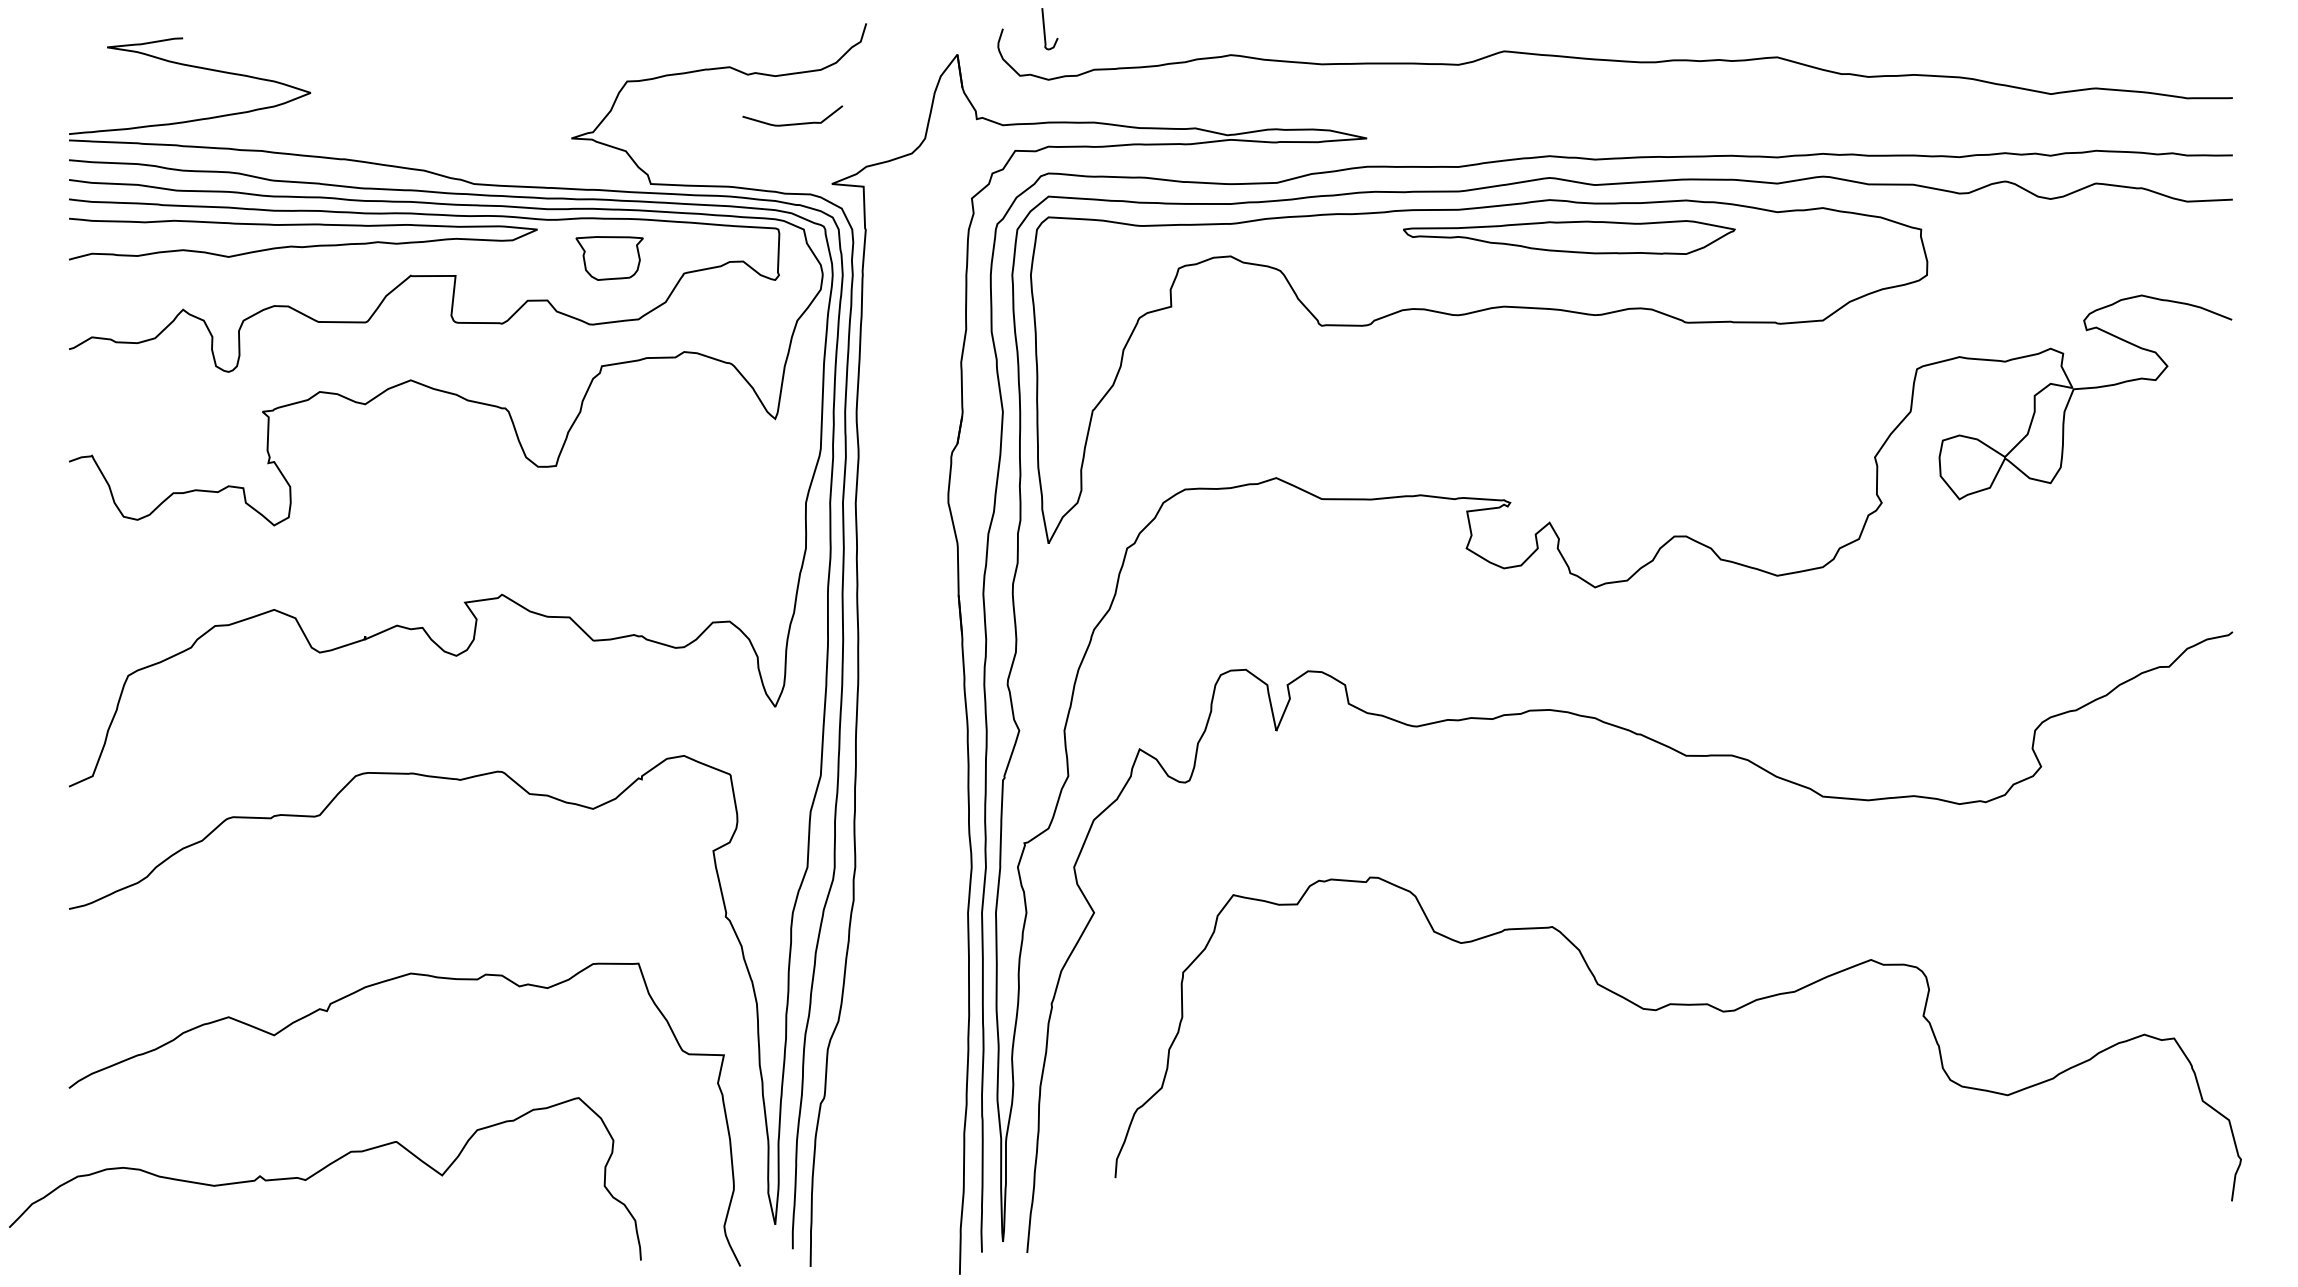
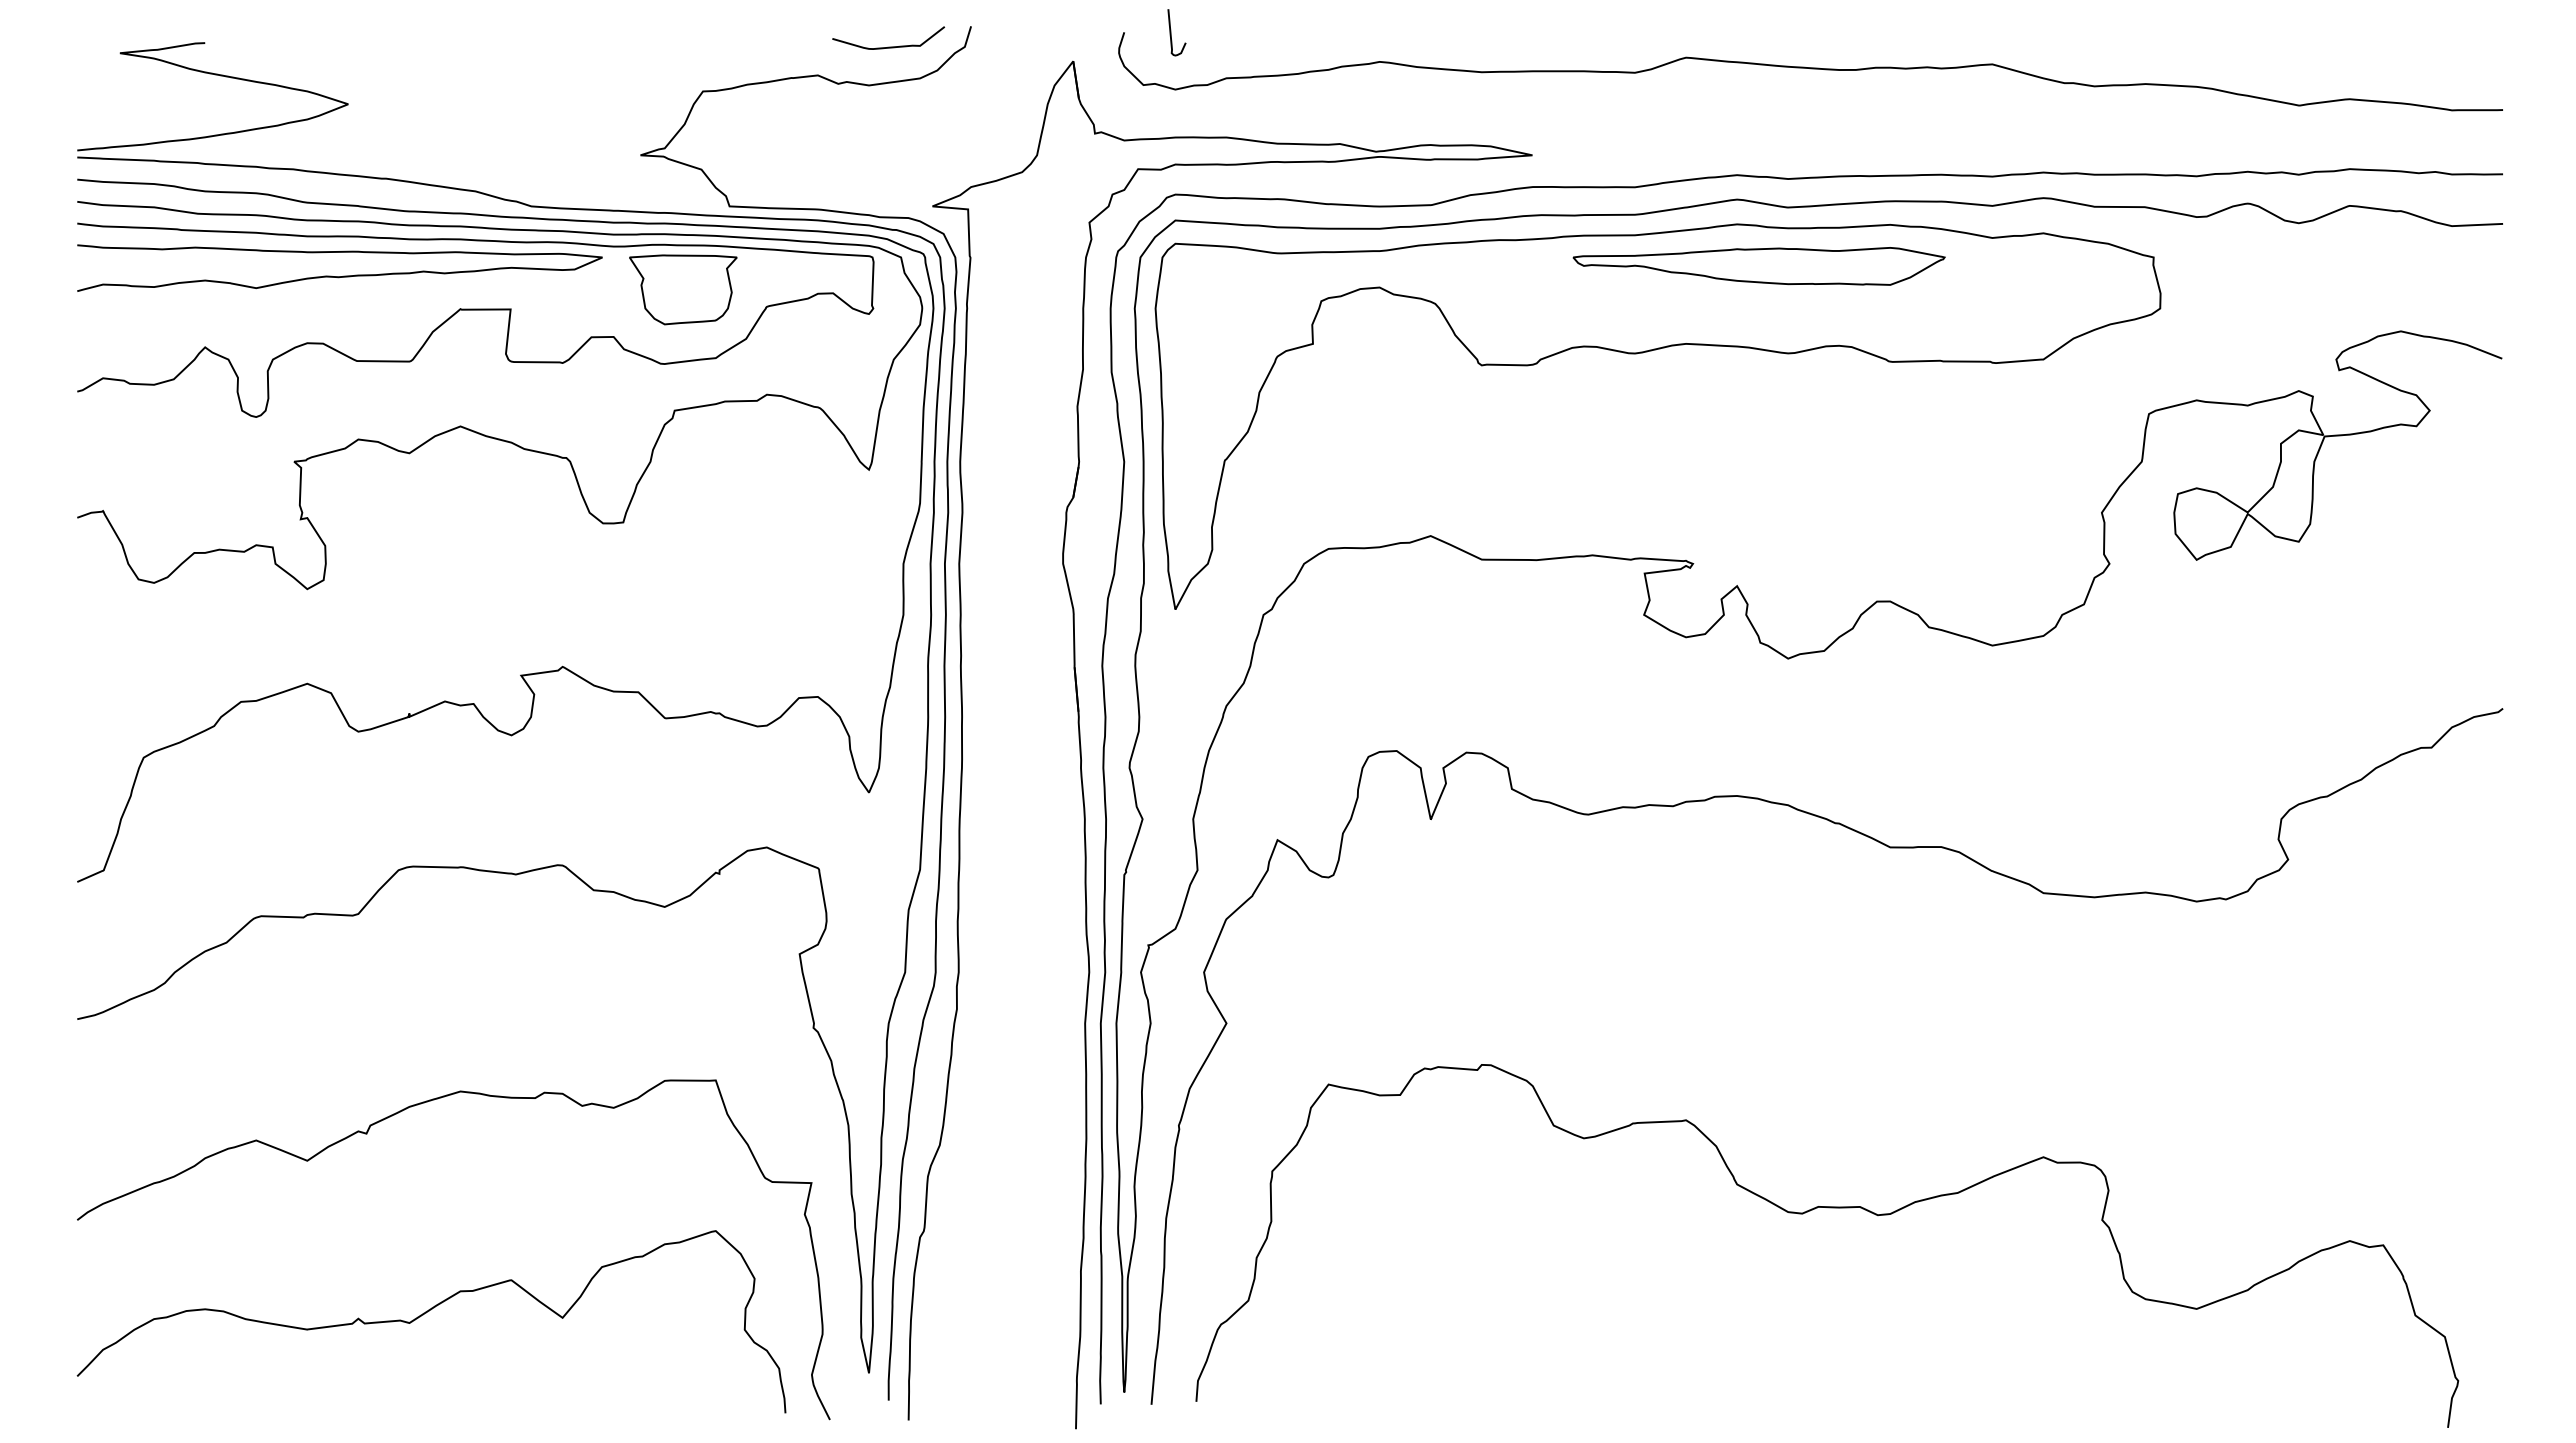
curve: (792, 123) -> (888, 46), moved
part: (609, 258) -> (683, 289), size x1.43
curve: (1678, 1005) -> (1827, 1208), moved
curve: (320, 1171) -> (426, 1313), moved

